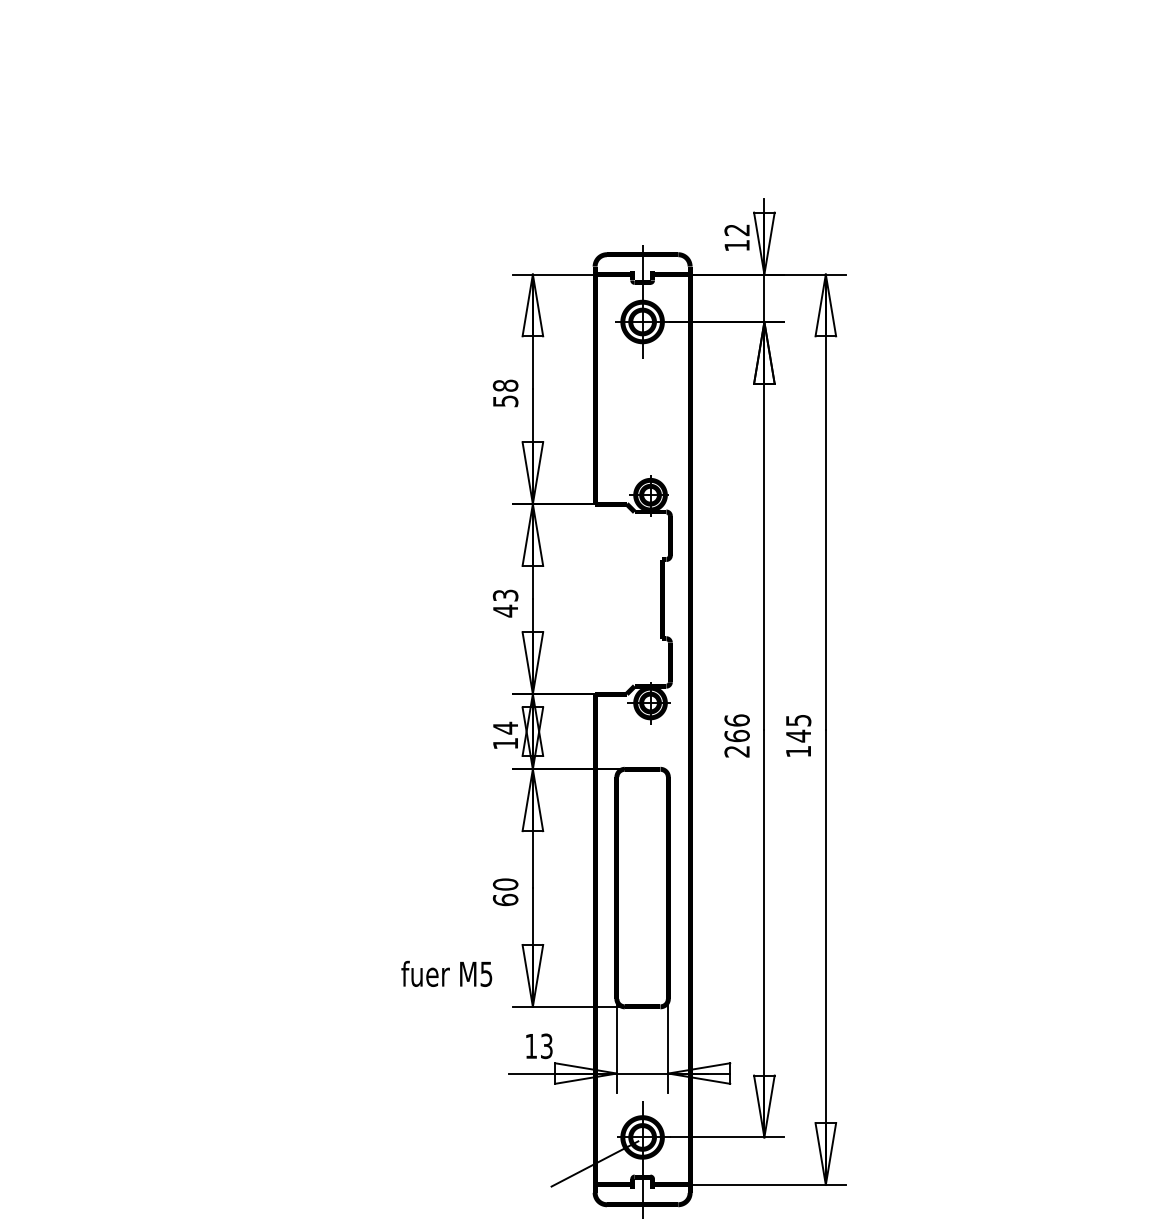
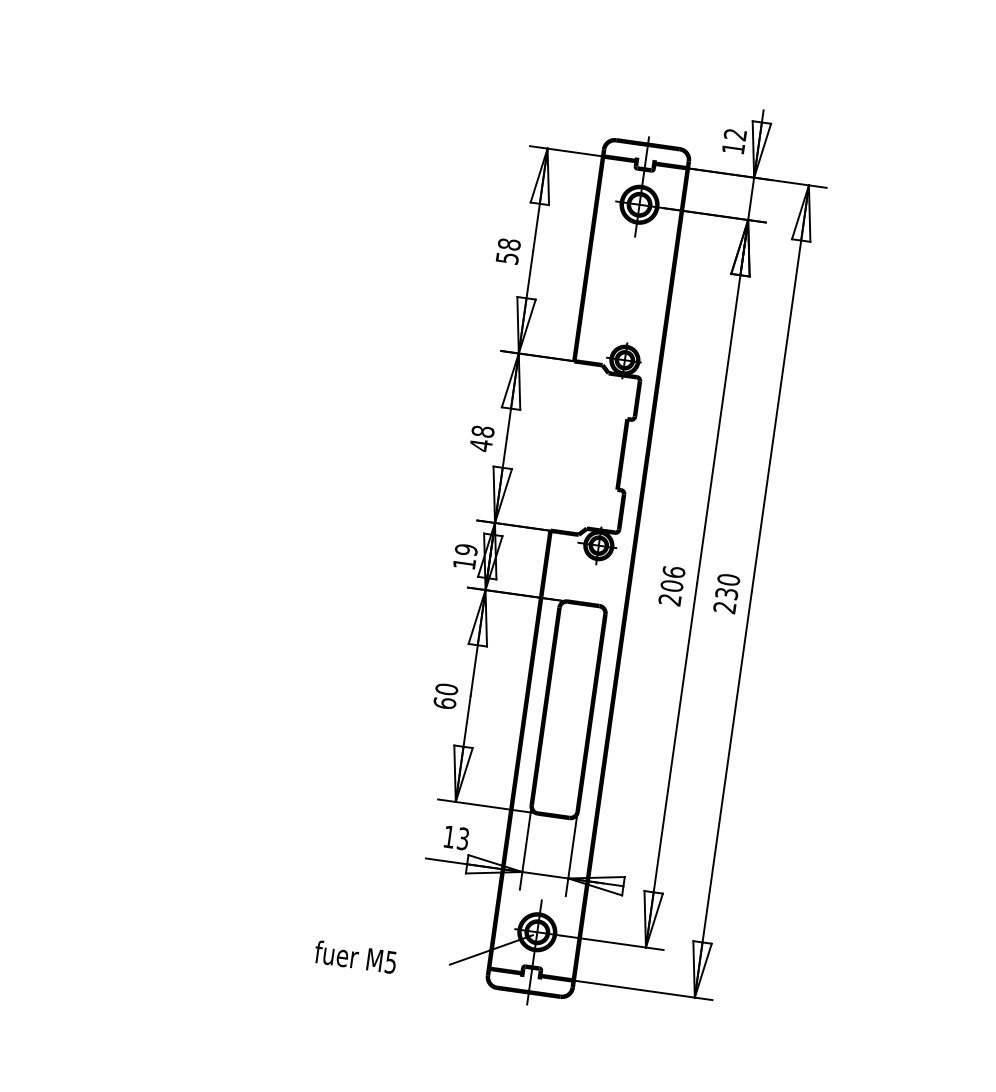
text: (505, 595) -> (482, 431), 43 -> 48
text: (505, 727) -> (466, 549), 14 -> 19
text: (736, 735) -> (671, 585), 266 -> 206
text: (798, 735) -> (726, 593), 145 -> 230
text: (446, 973) -> (355, 956), moved

